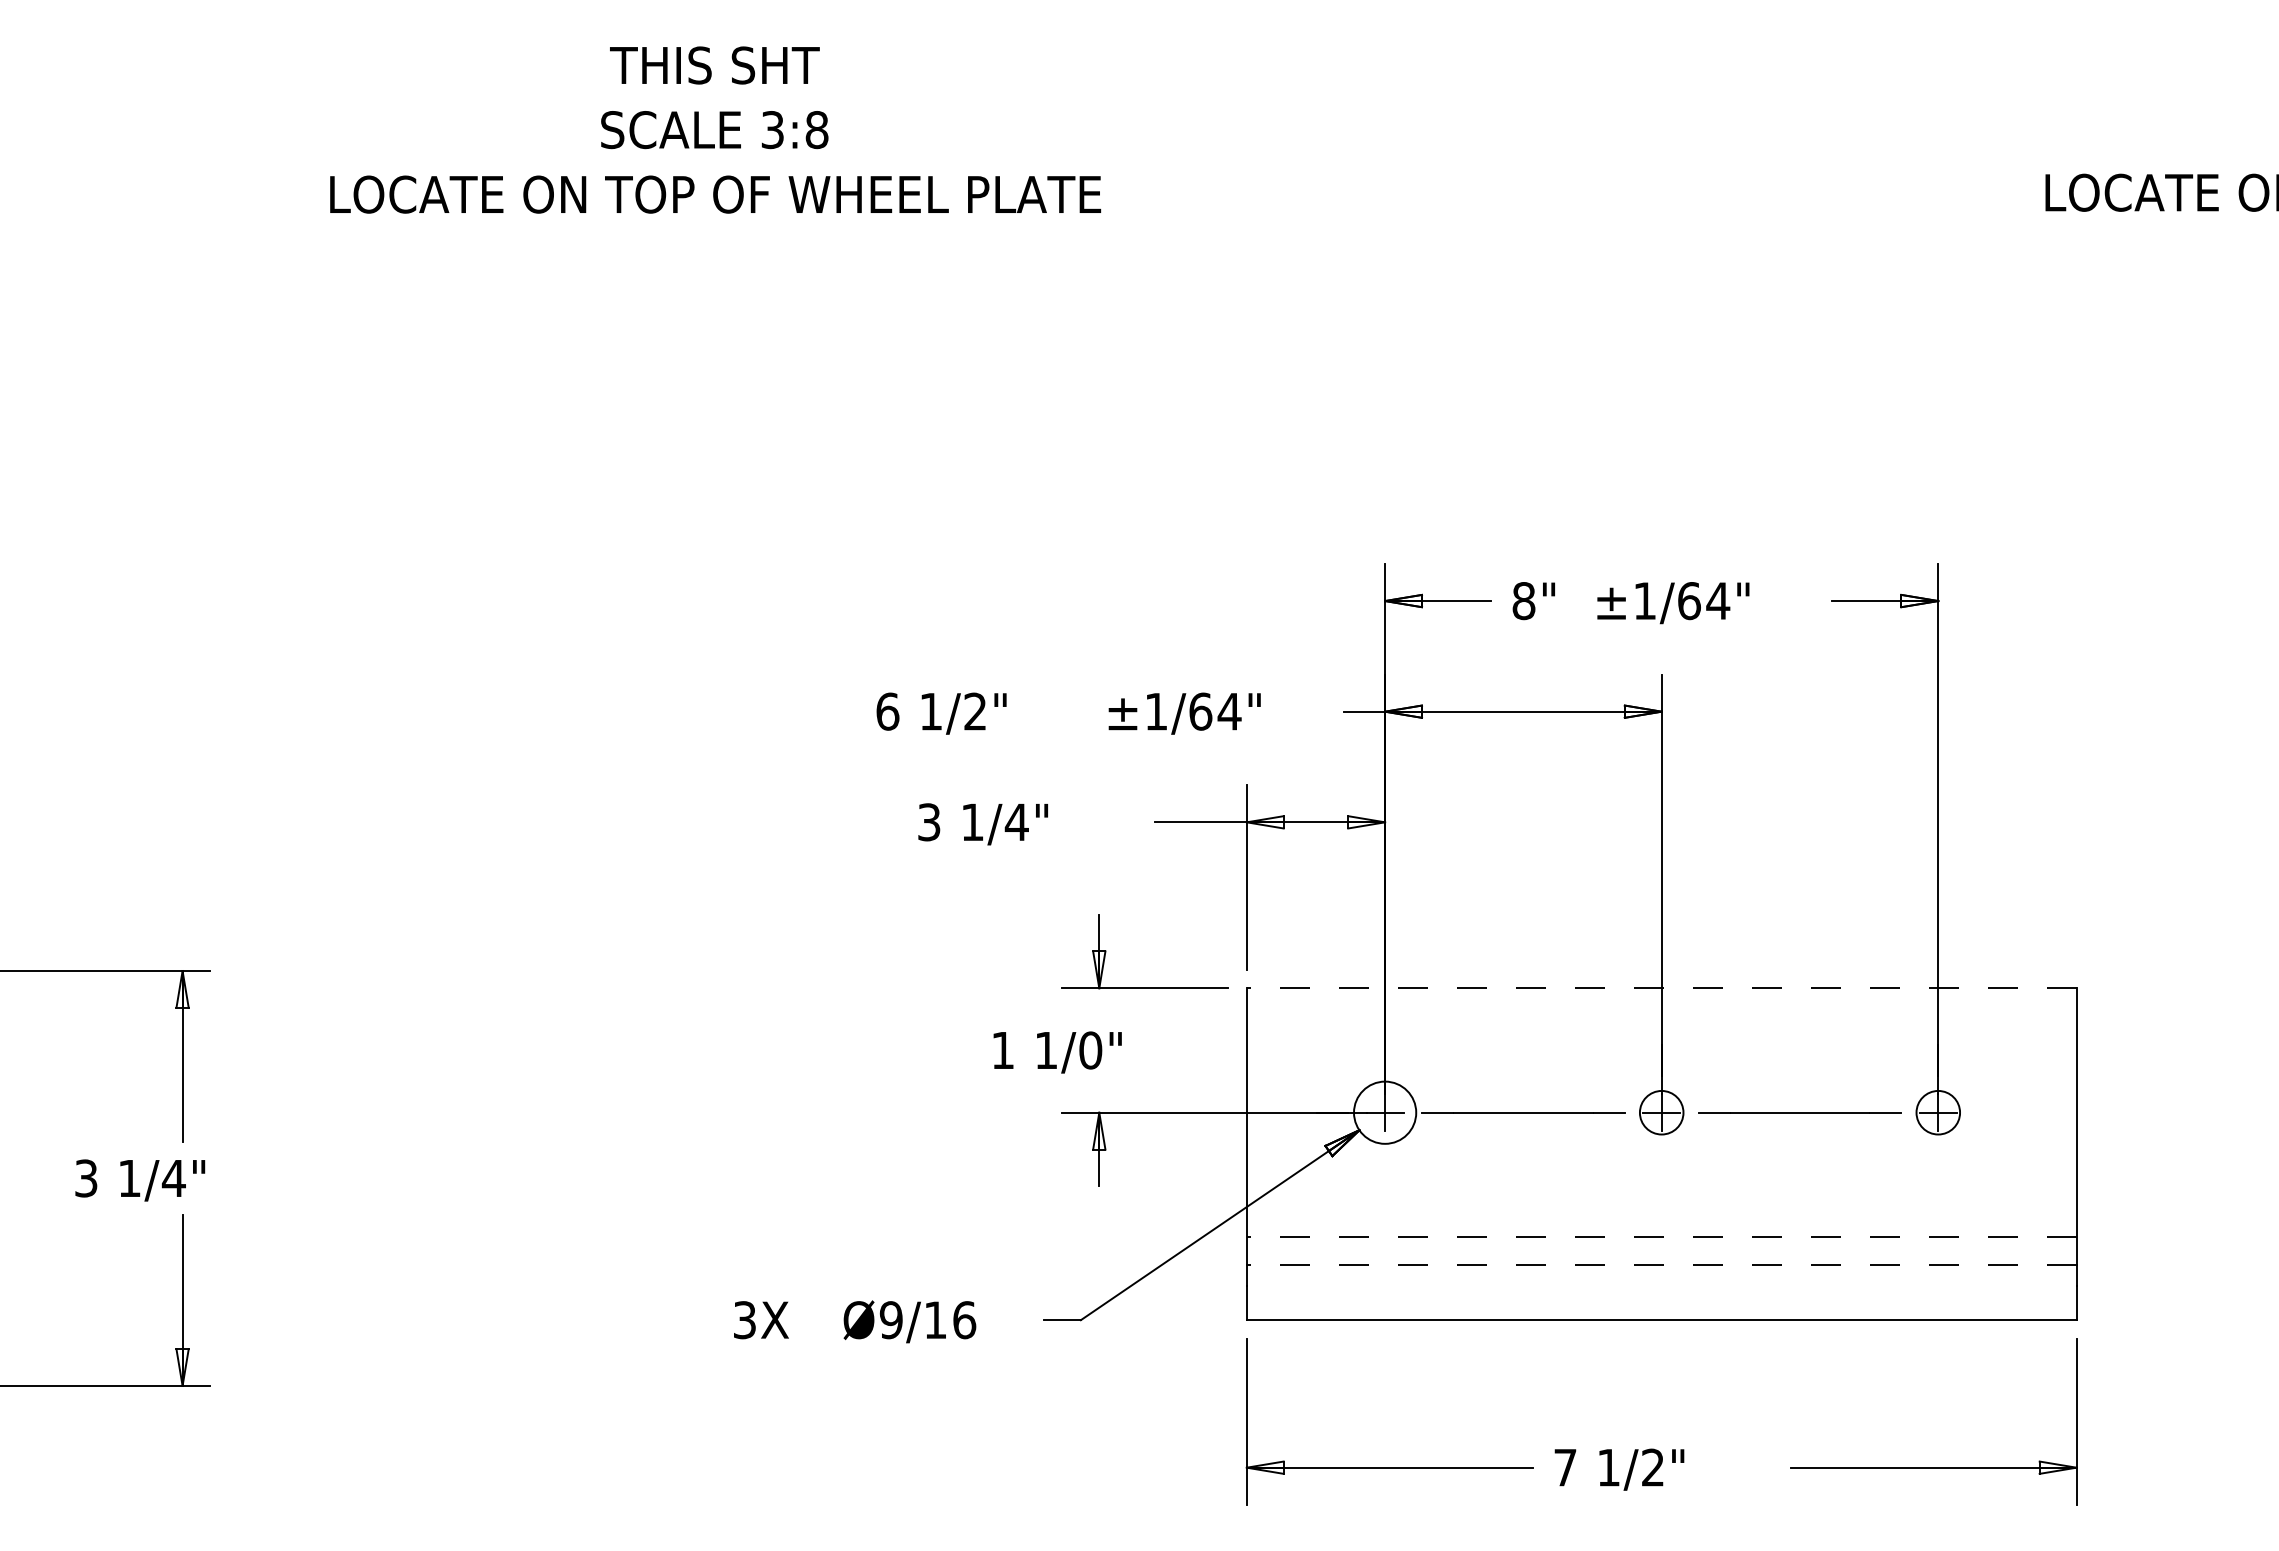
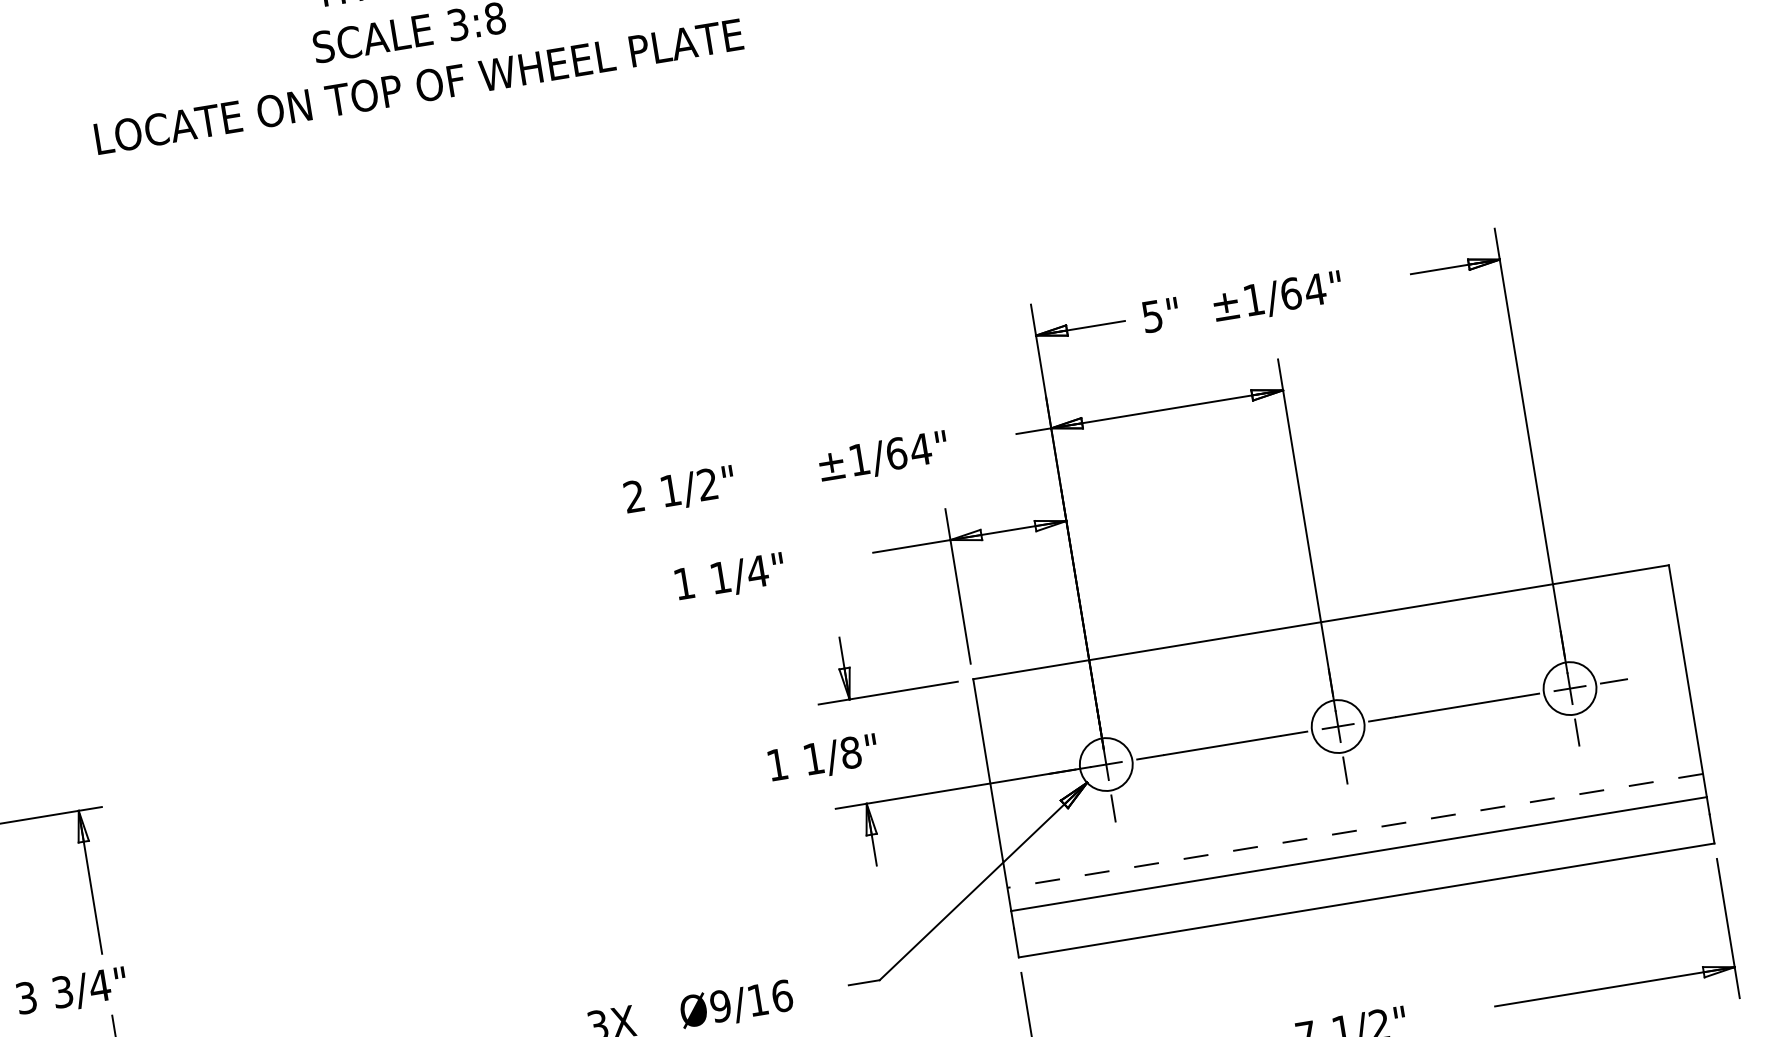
text: (1523, 601) -> (1152, 316), 8" -> 5"
text: (887, 711) -> (634, 496), 6 -> 2
text: (929, 822) -> (684, 583), 3 -> 1
line: (1661, 988) -> (1320, 622), dashed -> solid
text: (1090, 1050) -> (850, 752), 1/0" -> 1/8"
circle: (1661, 1112) -> (1337, 726), size x1.43
circle: (1938, 1112) -> (1570, 688), size x1.43
line: (1990, 1112) -> (1613, 681), added
line: (1385, 1164) -> (1113, 807), added
line: (1661, 1164) -> (1345, 769), added
line: (1938, 1164) -> (1577, 731), added
text: (129, 1178) -> (62, 992), 1/4" -> 3/4"
line: (1661, 1264) -> (1358, 853), dashed -> solid

